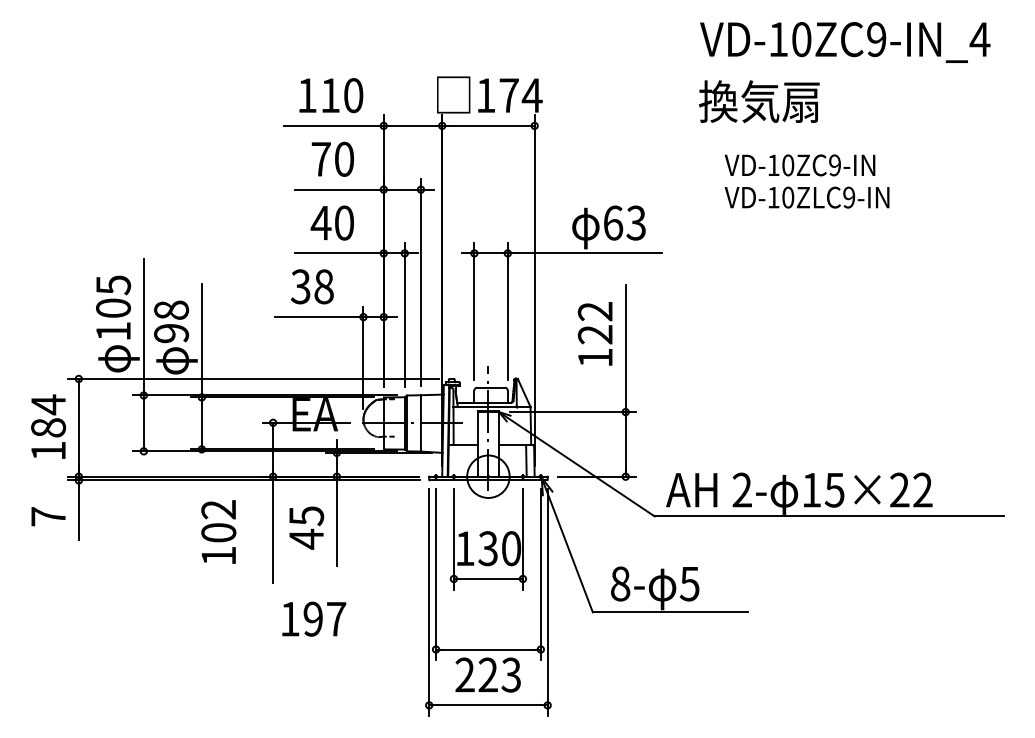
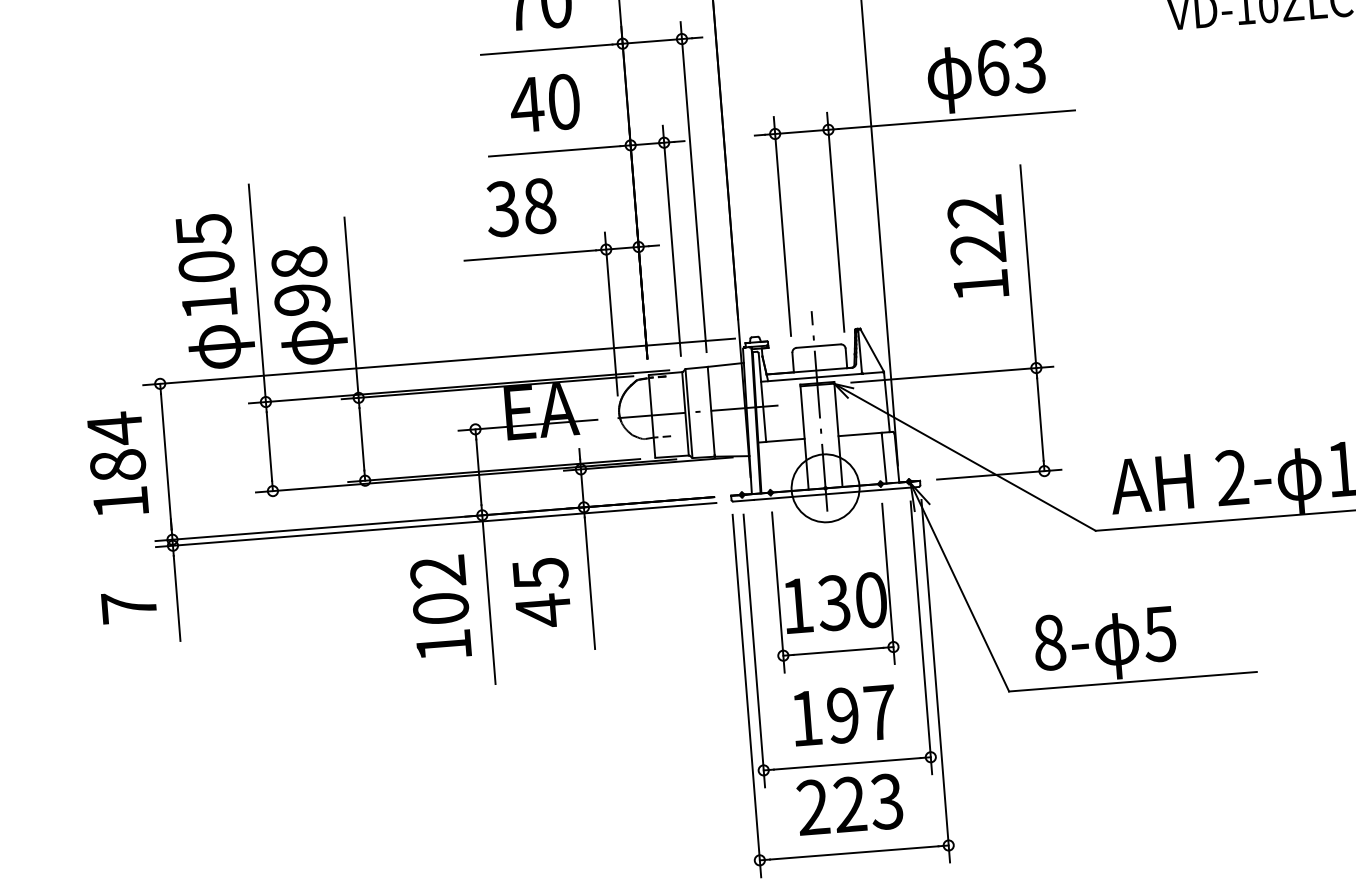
text: (218, 531) -> (440, 606), moved
text: (314, 618) -> (845, 714), moved

